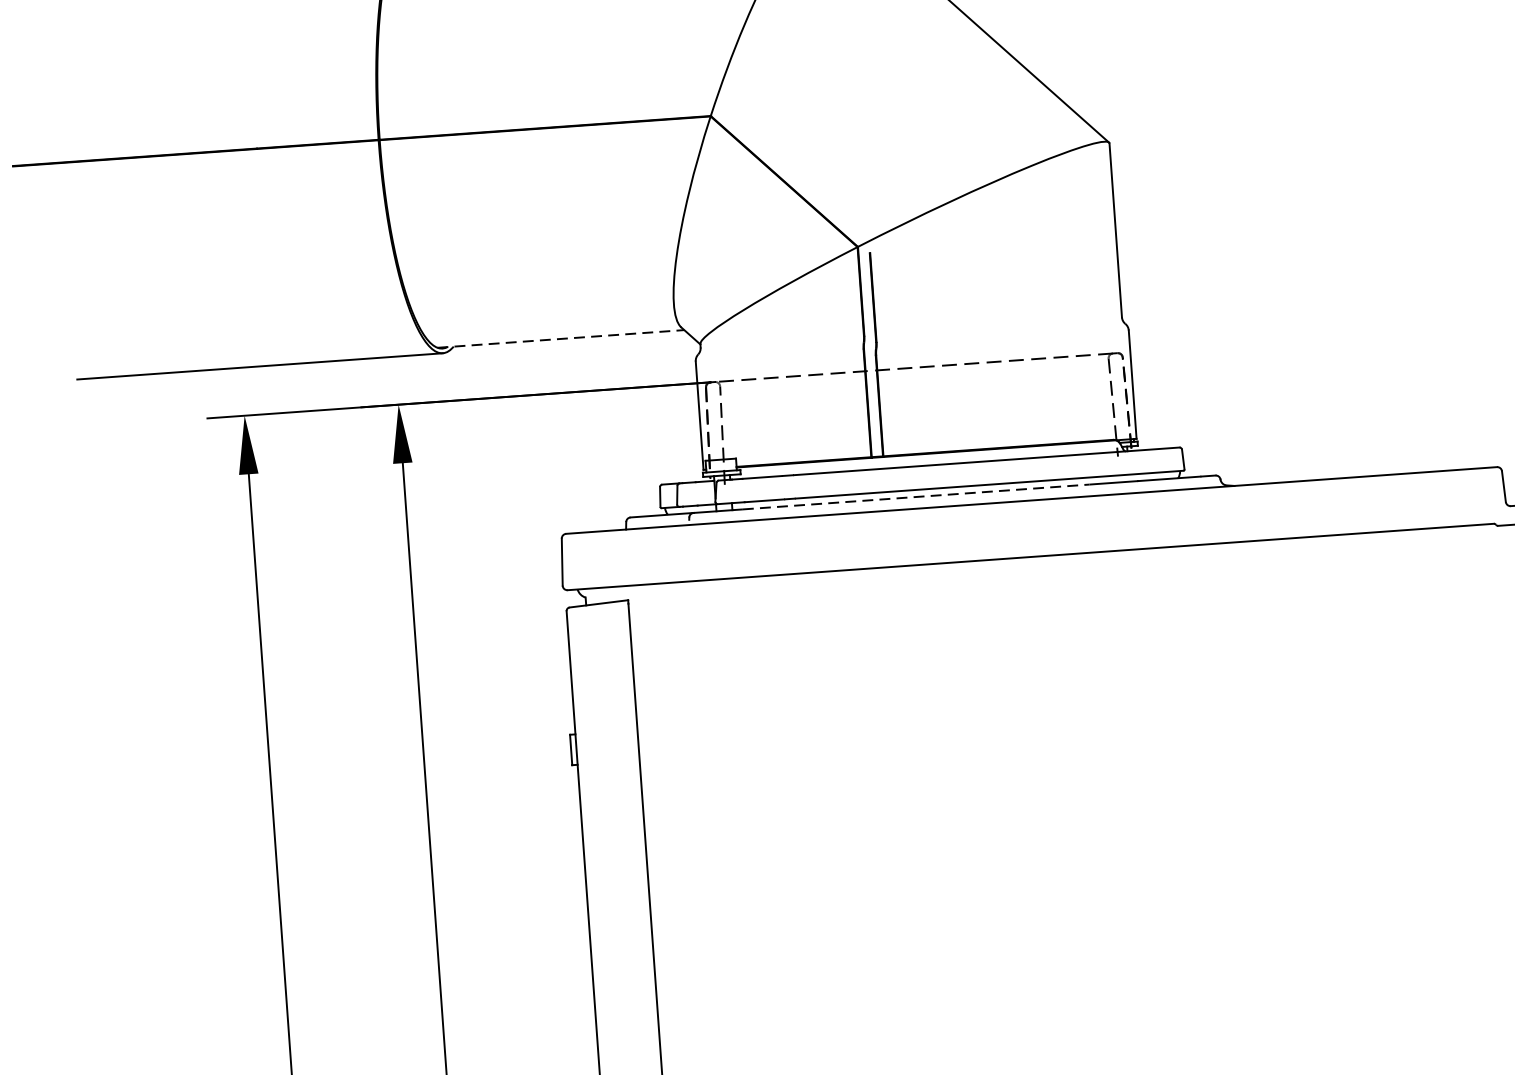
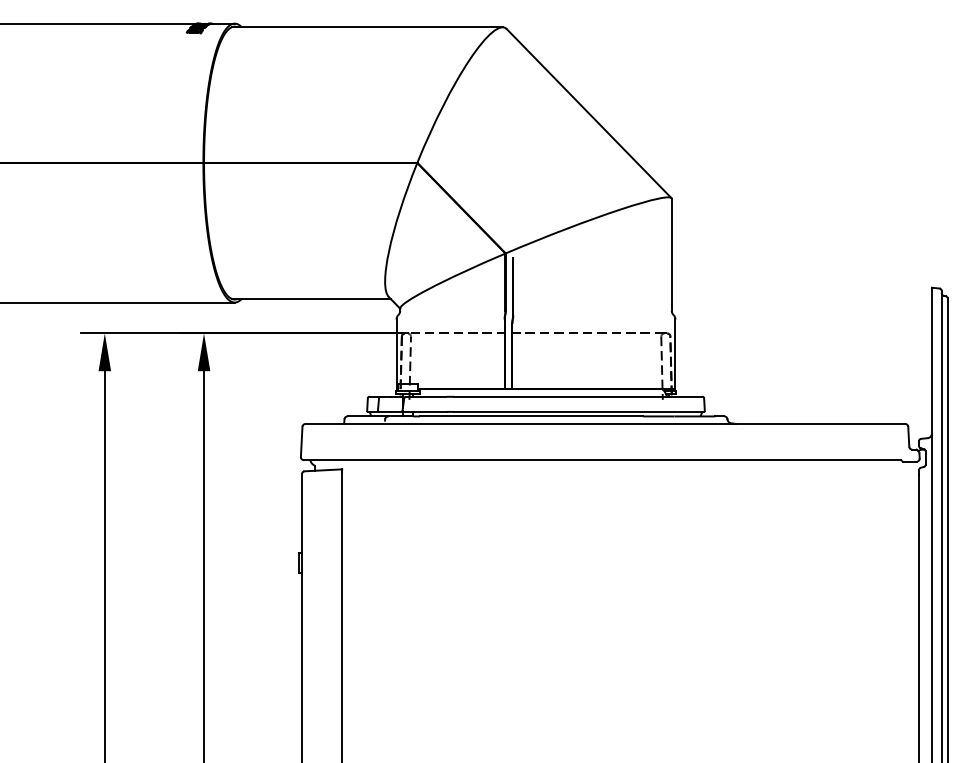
line: (561, 338) -> (311, 298), dashed -> solid
line: (916, 497) -> (531, 416), dashed -> solid

